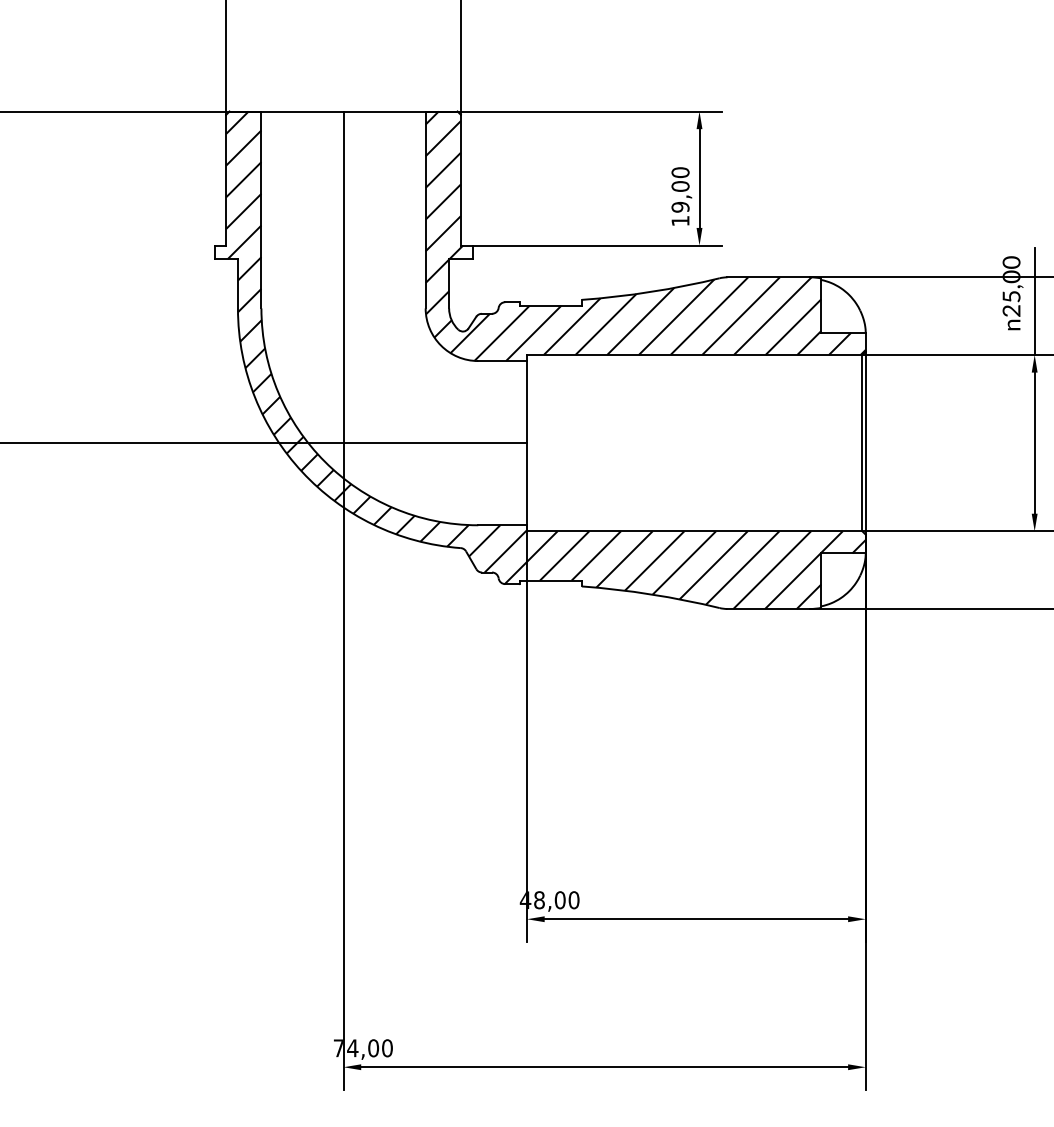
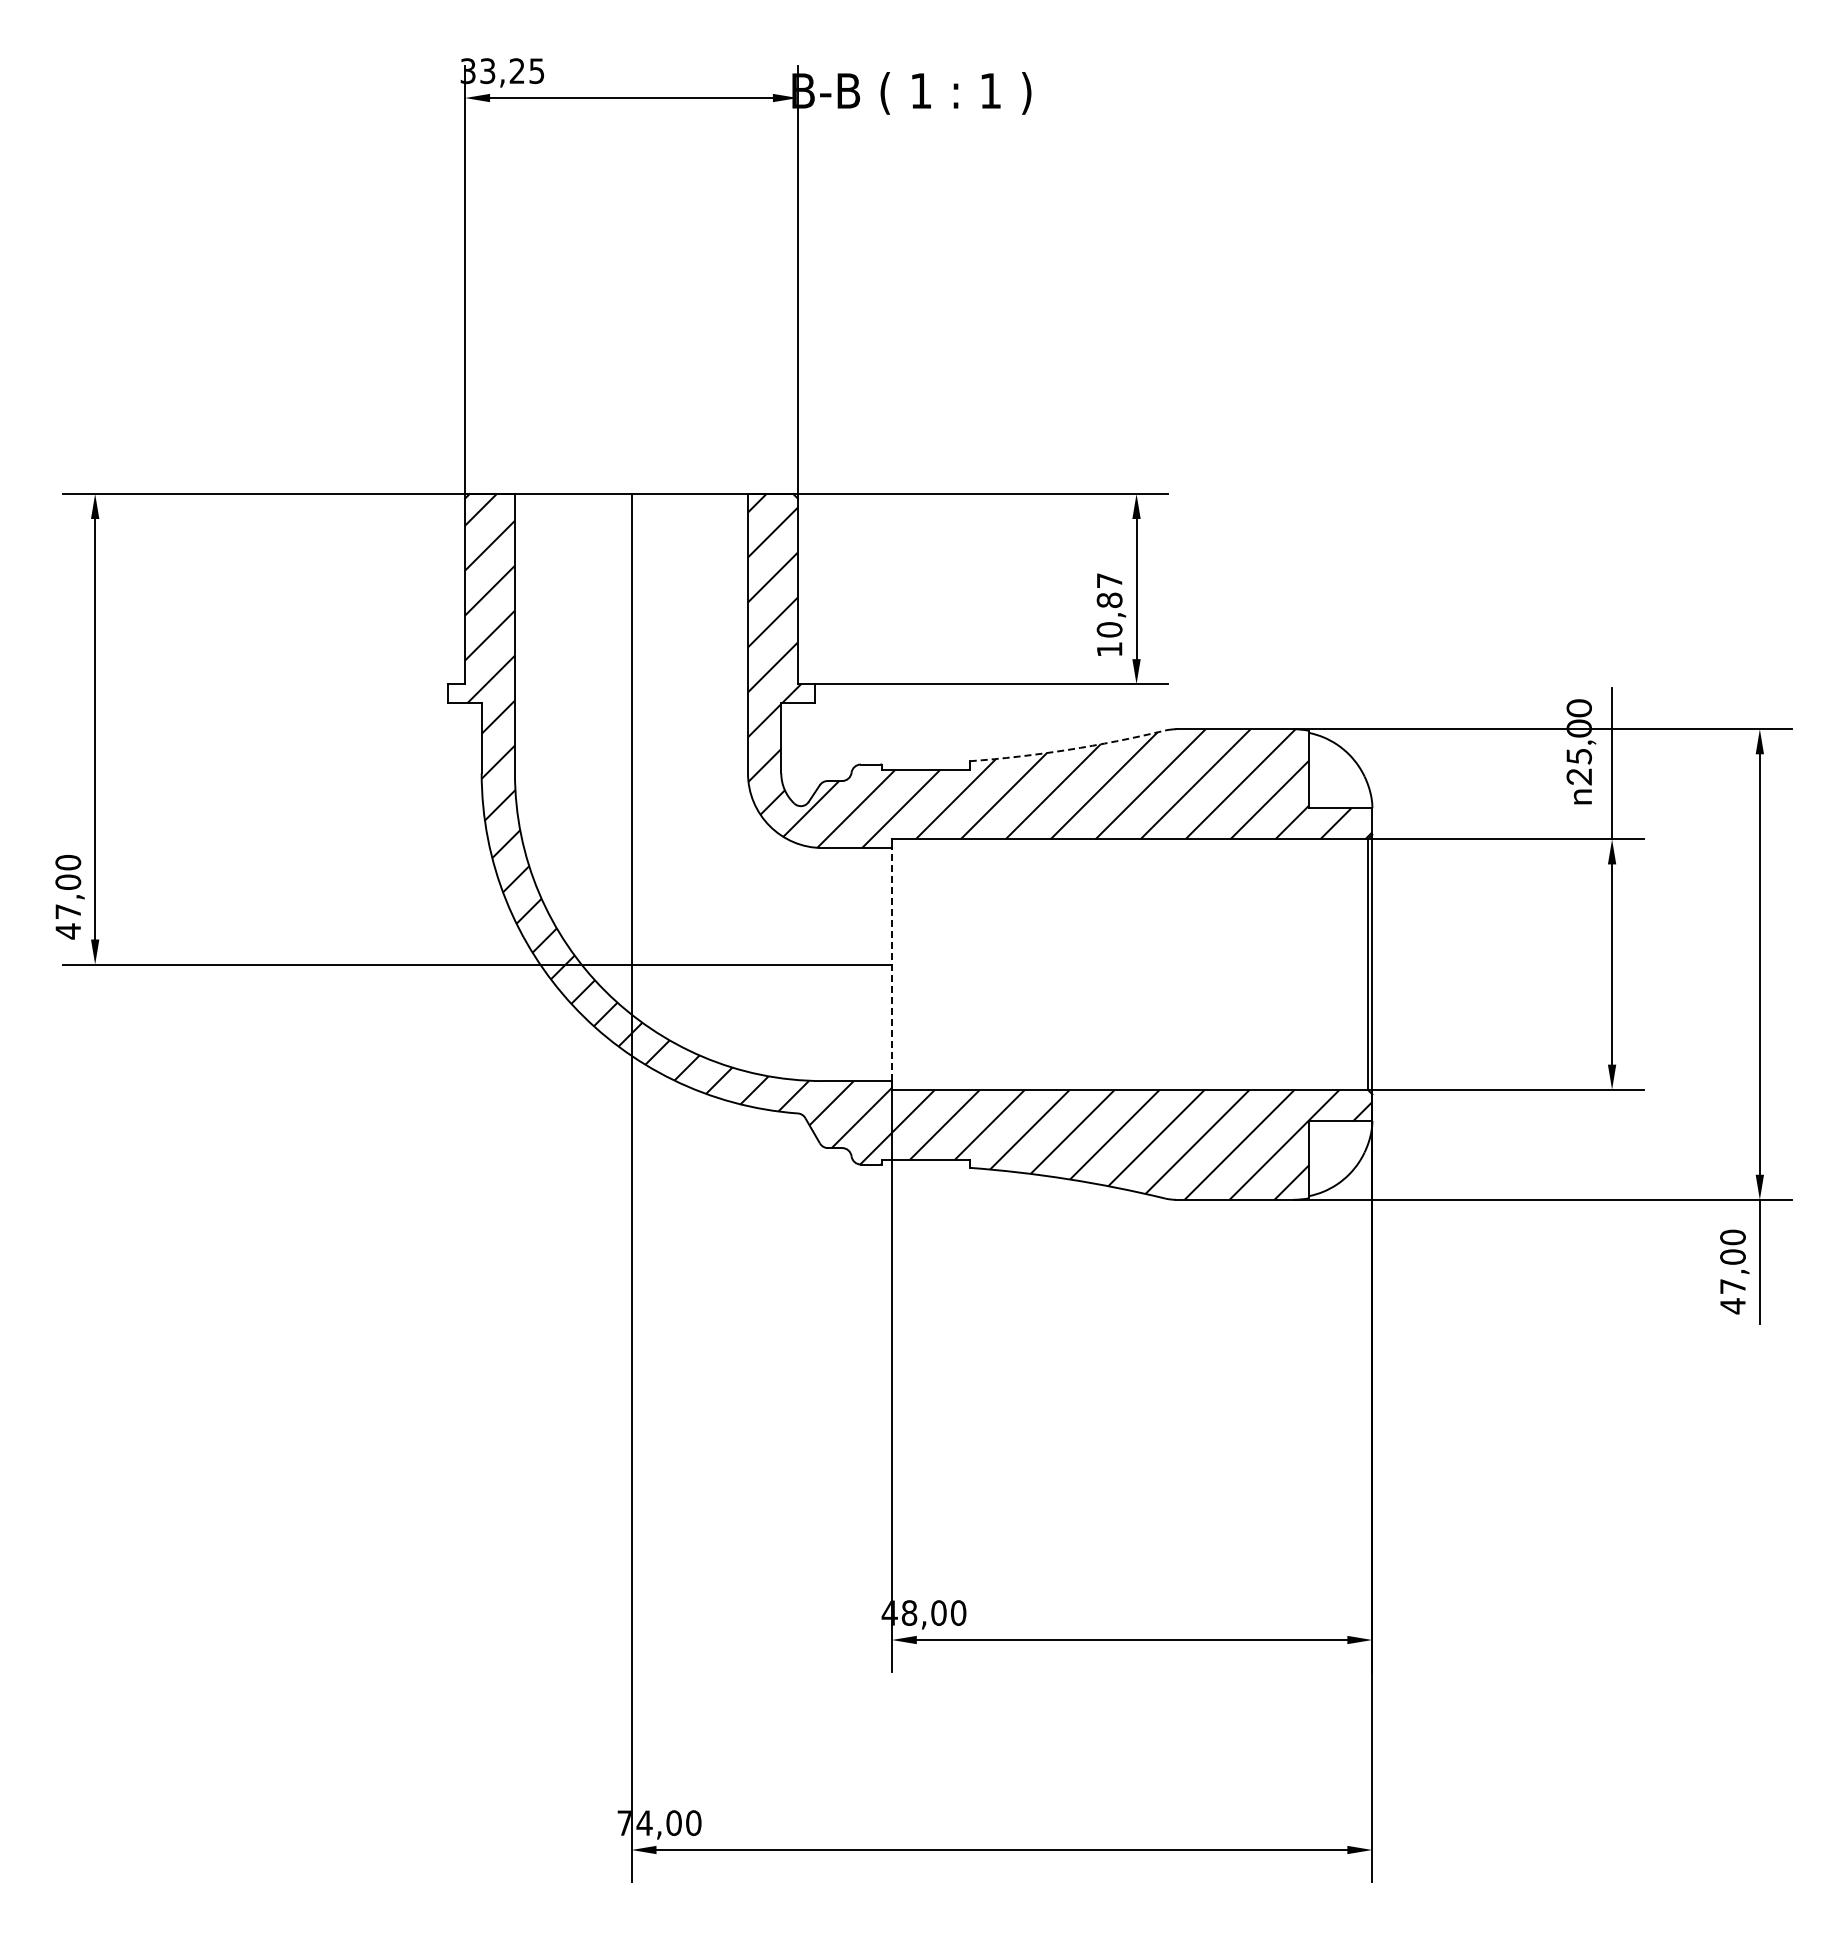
text: (680, 190) -> (1109, 605), 19,00 -> 10,87
arc: (651, 291) -> (1068, 749), solid -> dashed
line: (526, 443) -> (891, 964), solid -> dashed

